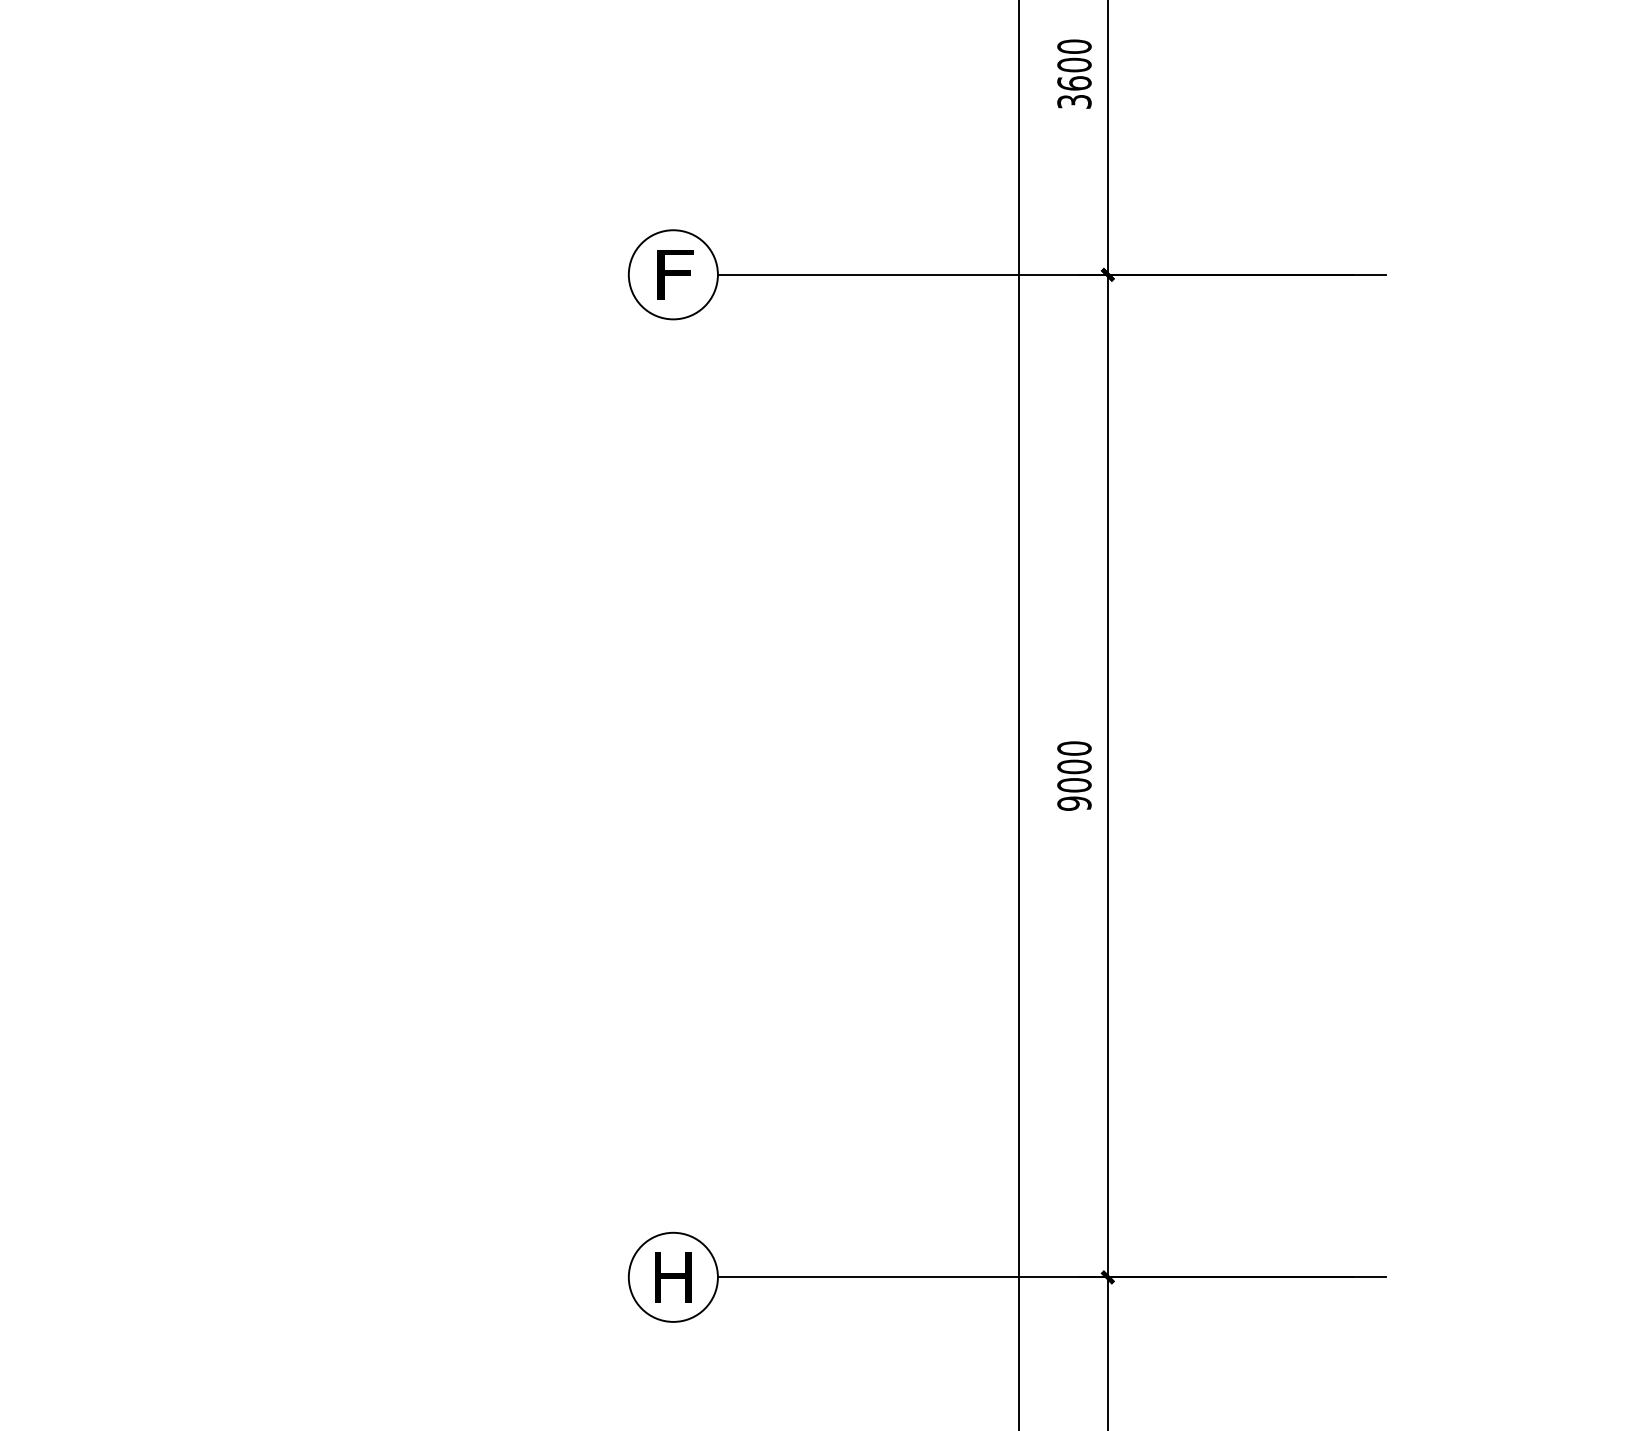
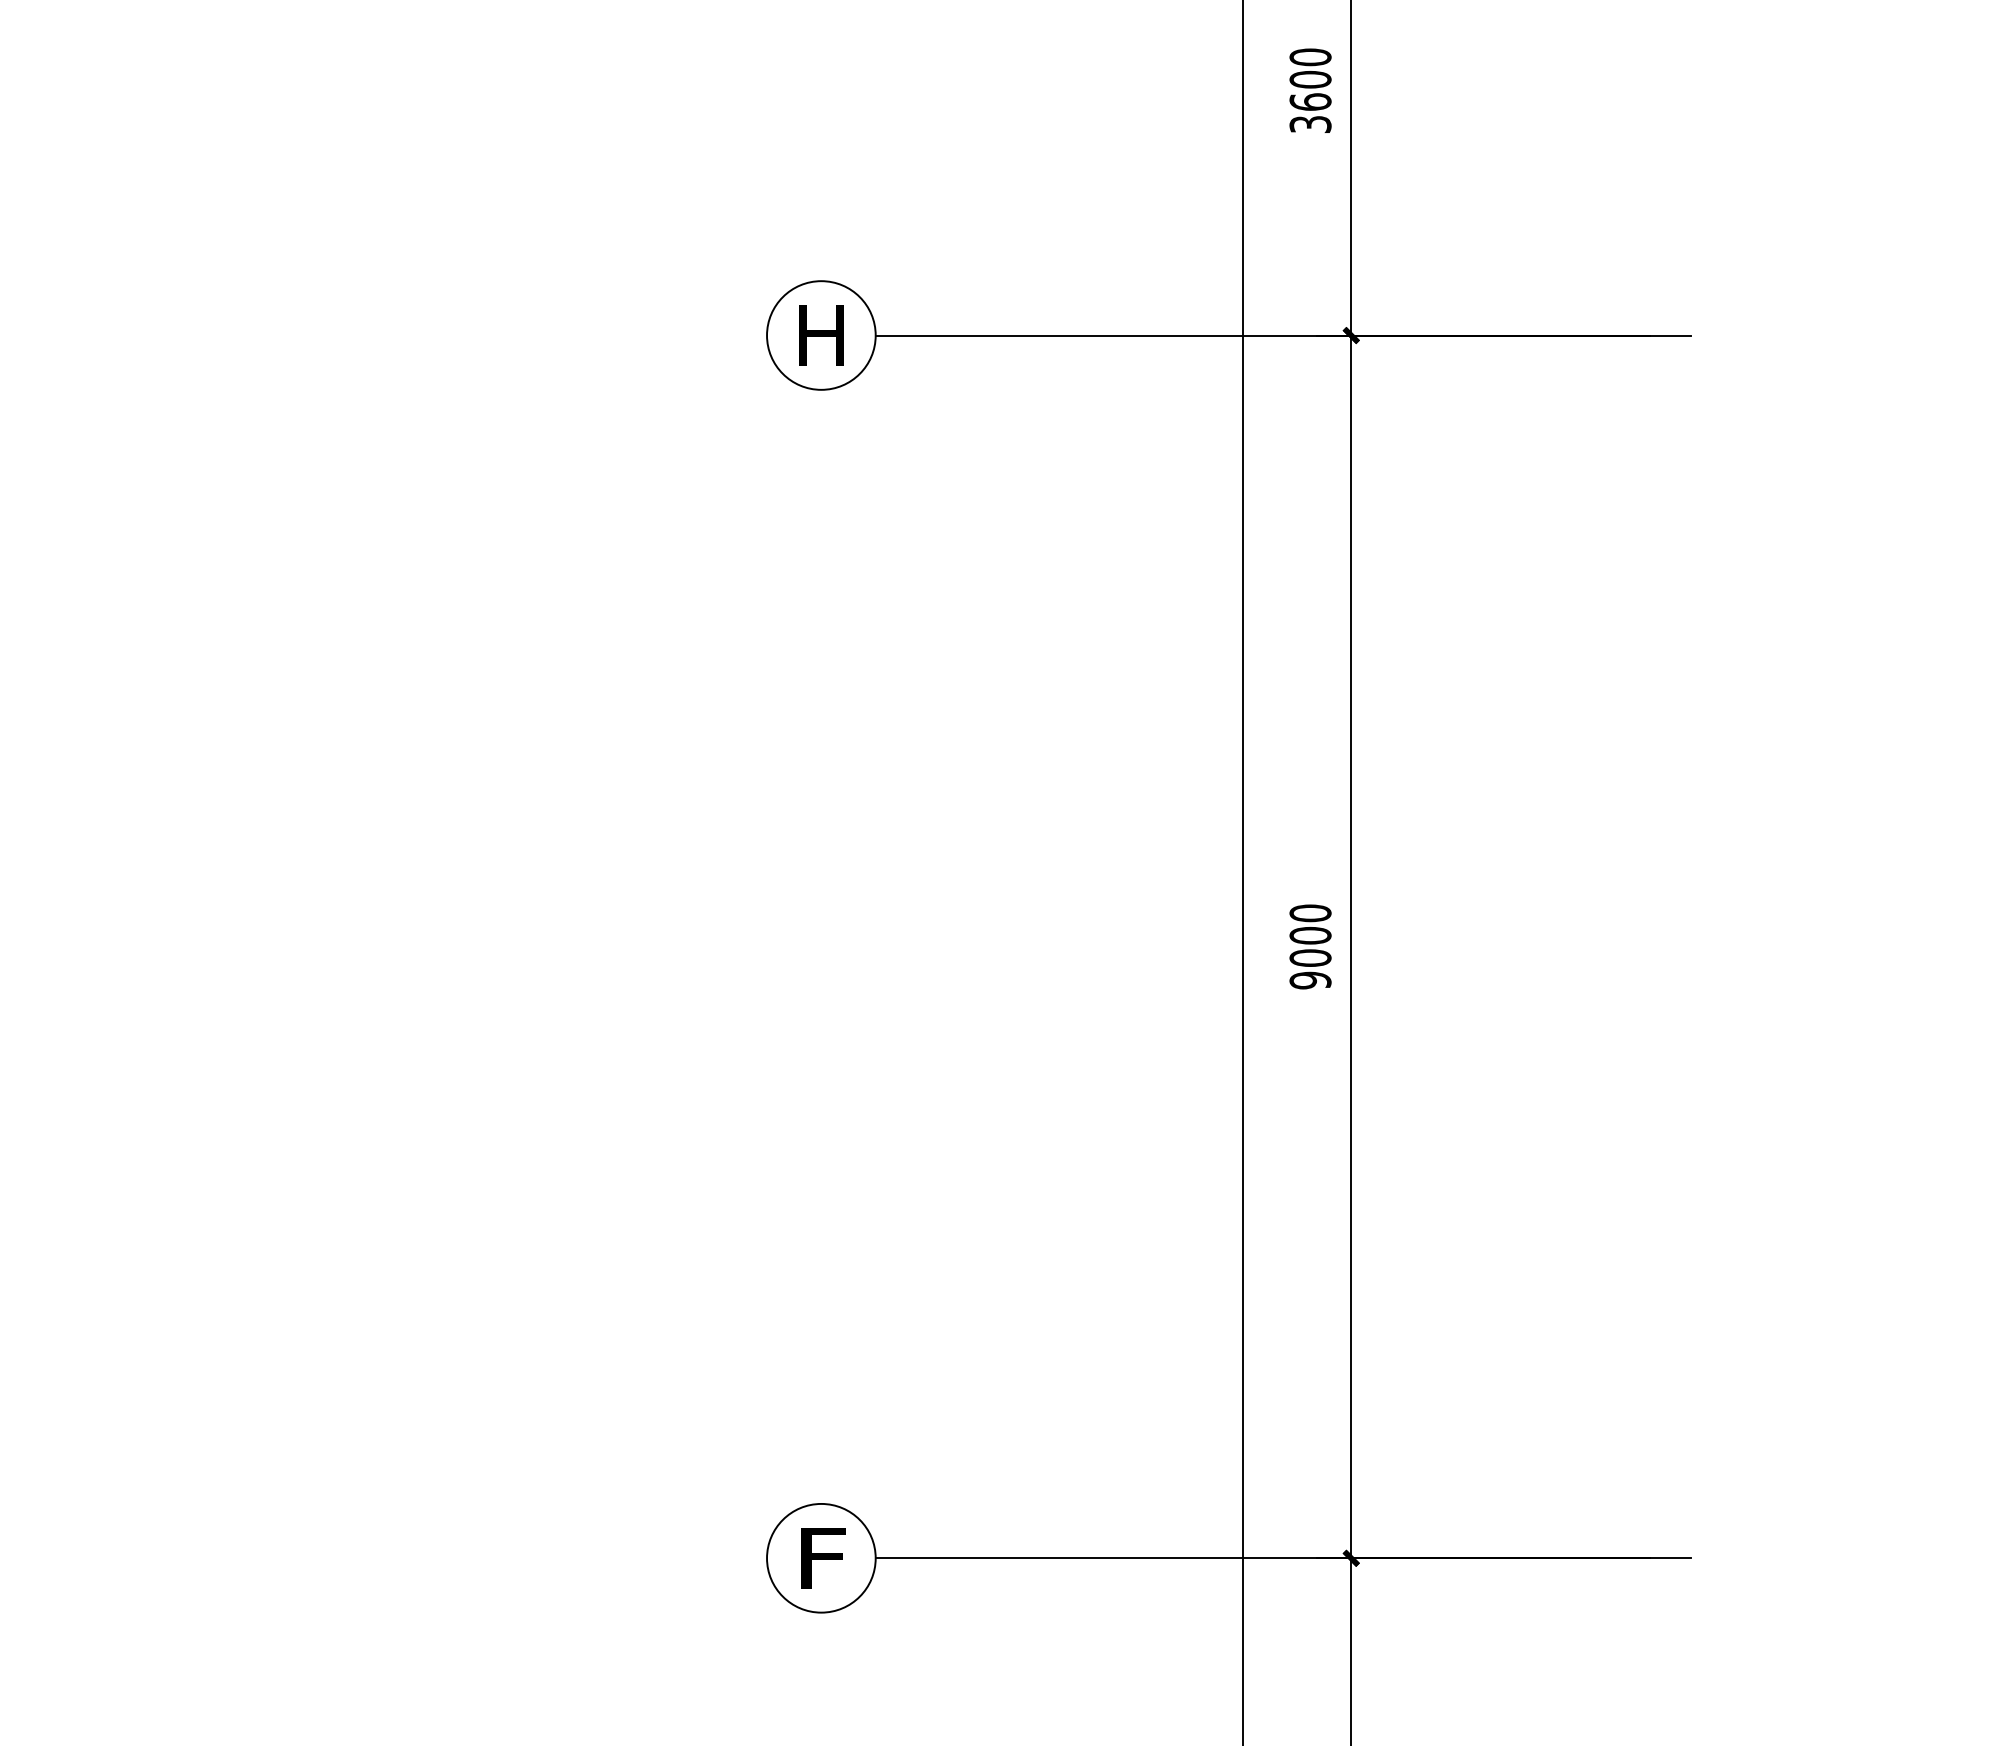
text: (674, 274) -> (822, 335), F -> H
text: (674, 1277) -> (822, 1558), H -> F

